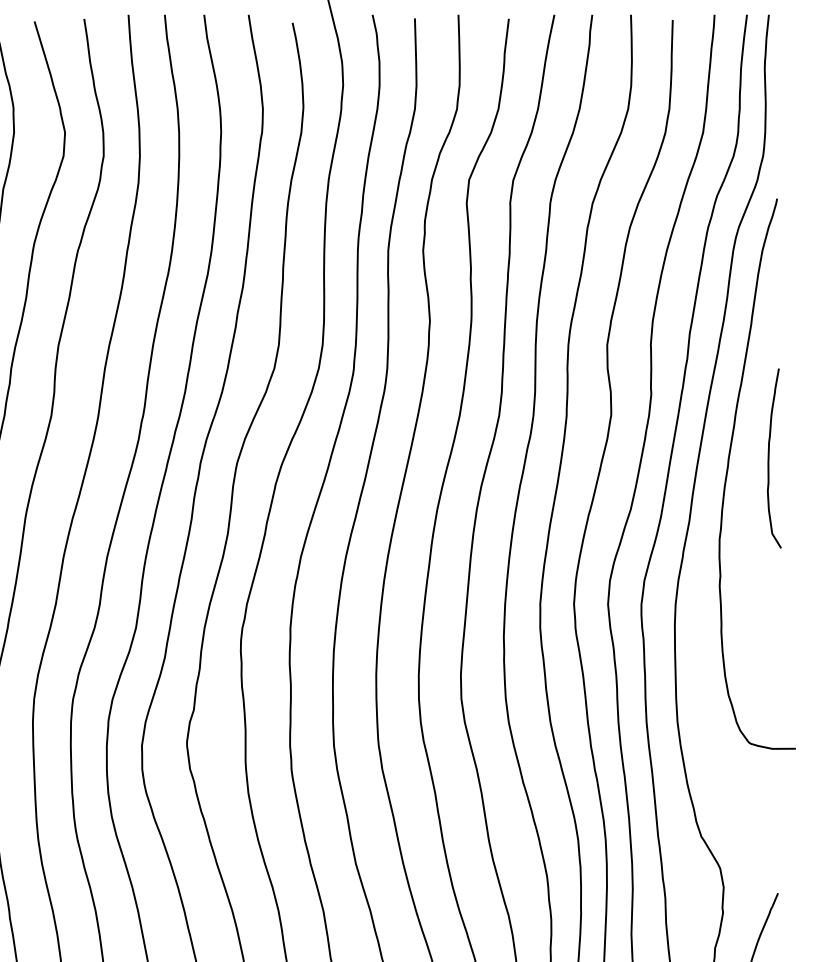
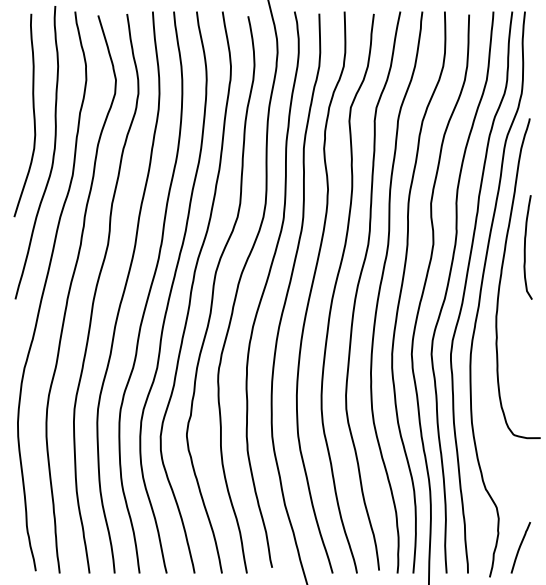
curve: (769, 458) -> (525, 247), moved

